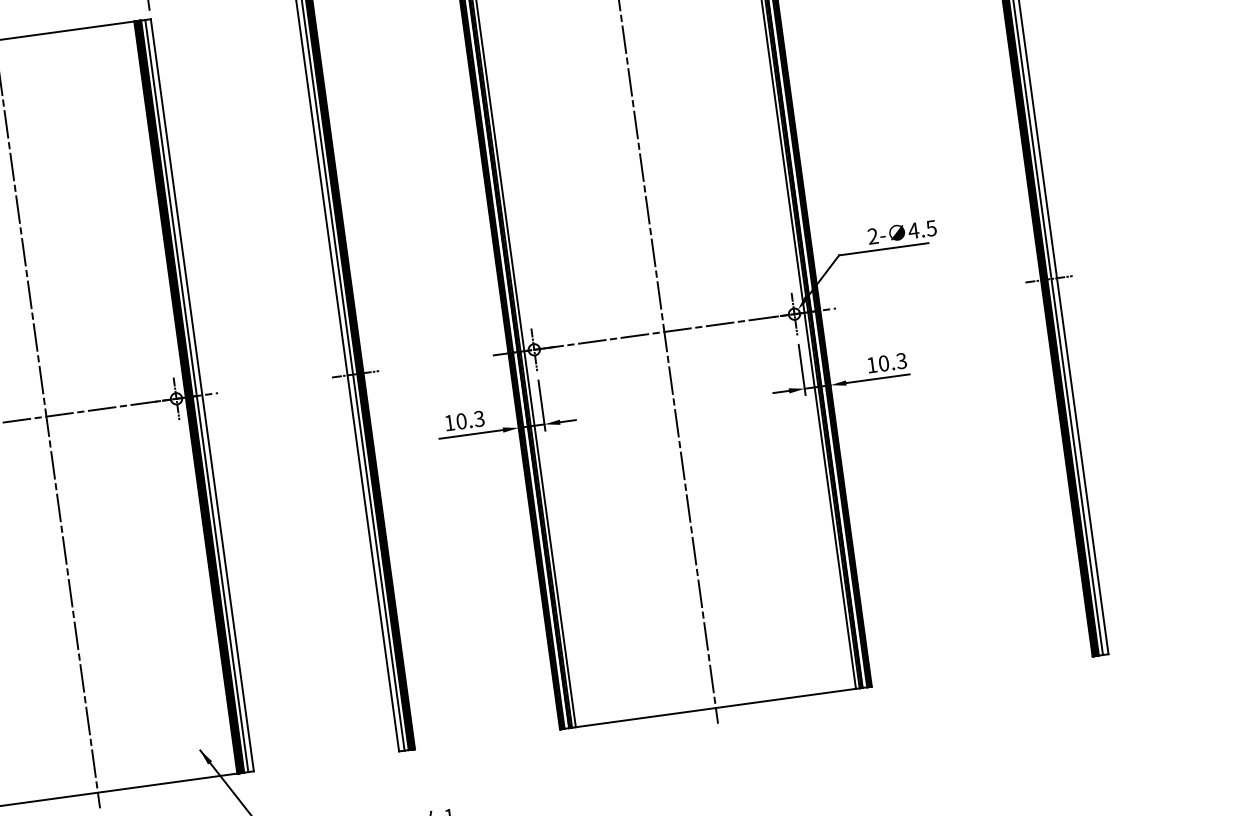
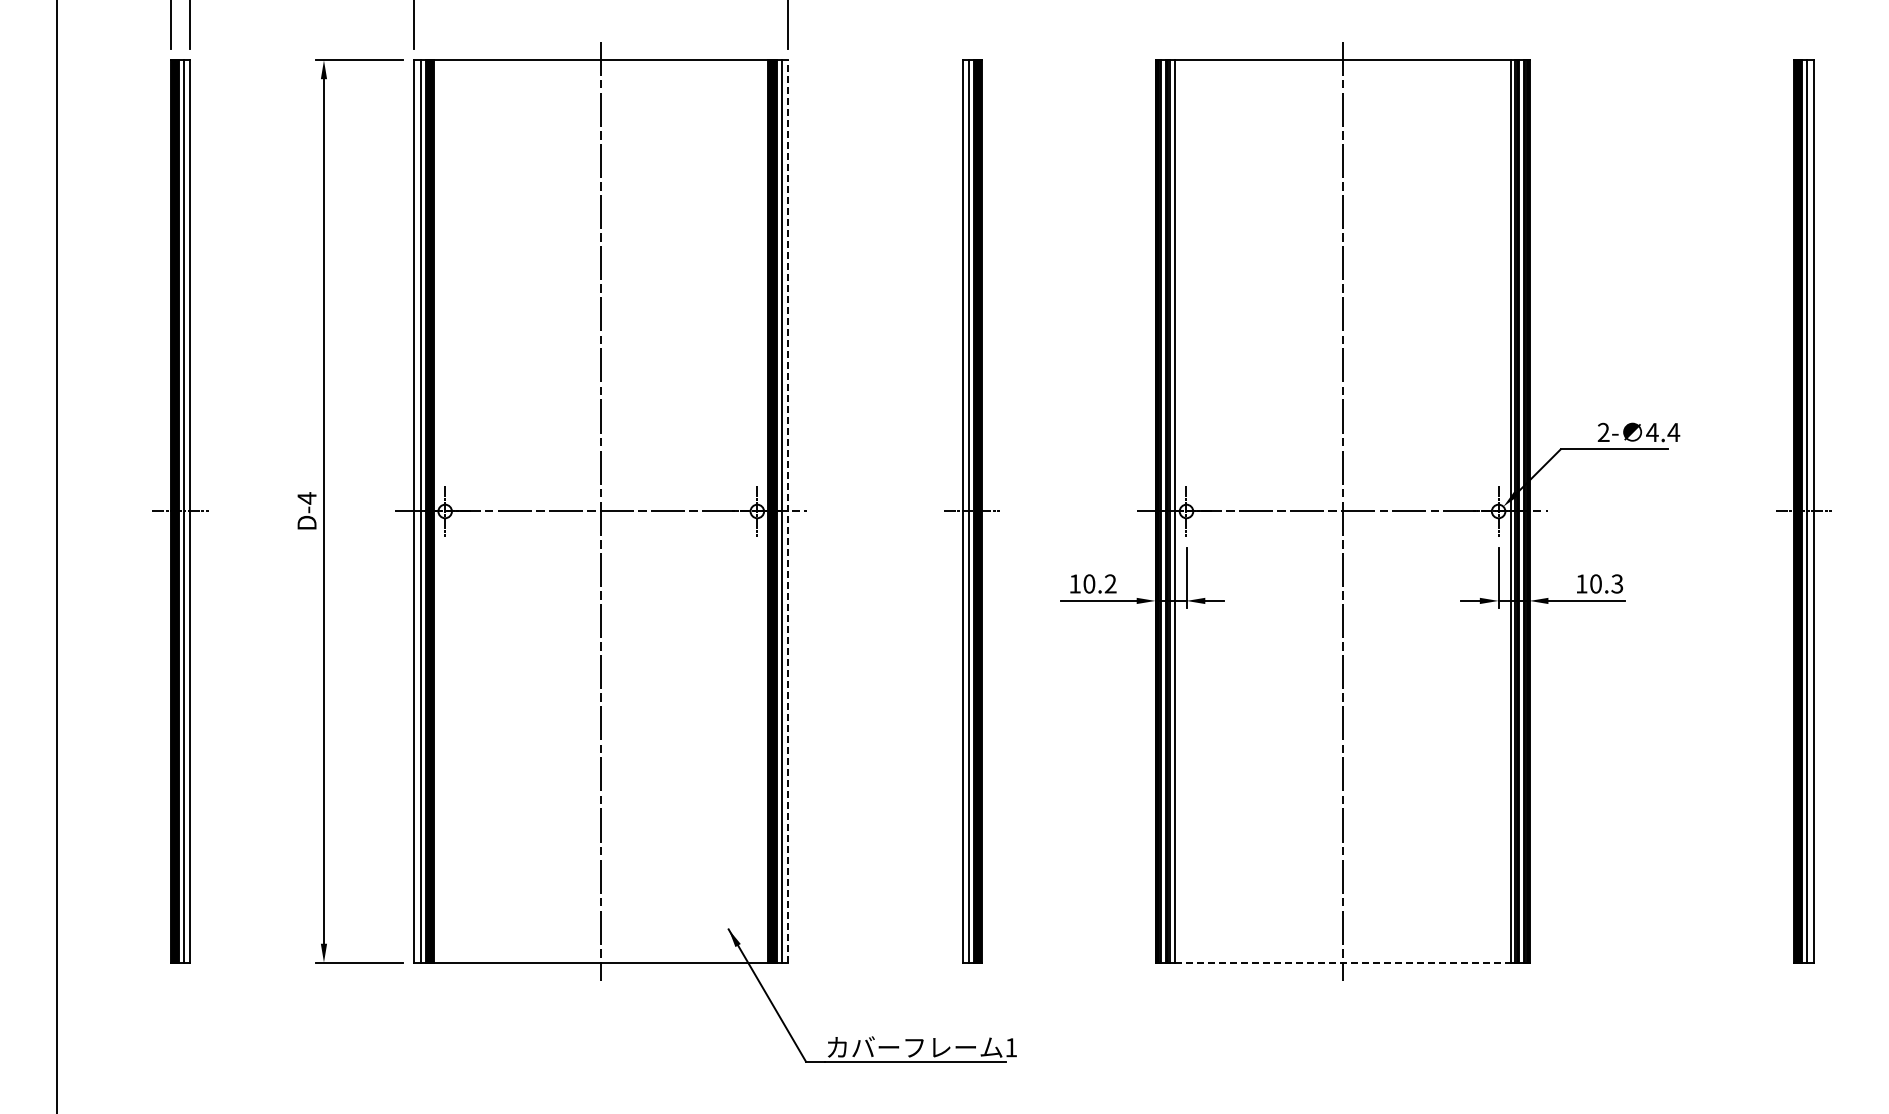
text: (931, 228) -> (1673, 432), 4.5 -> 4.4
line: (202, 394) -> (788, 510), solid -> dashed
text: (479, 418) -> (1110, 583), 10.3 -> 10.2
line: (716, 707) -> (1343, 962), solid -> dashed

